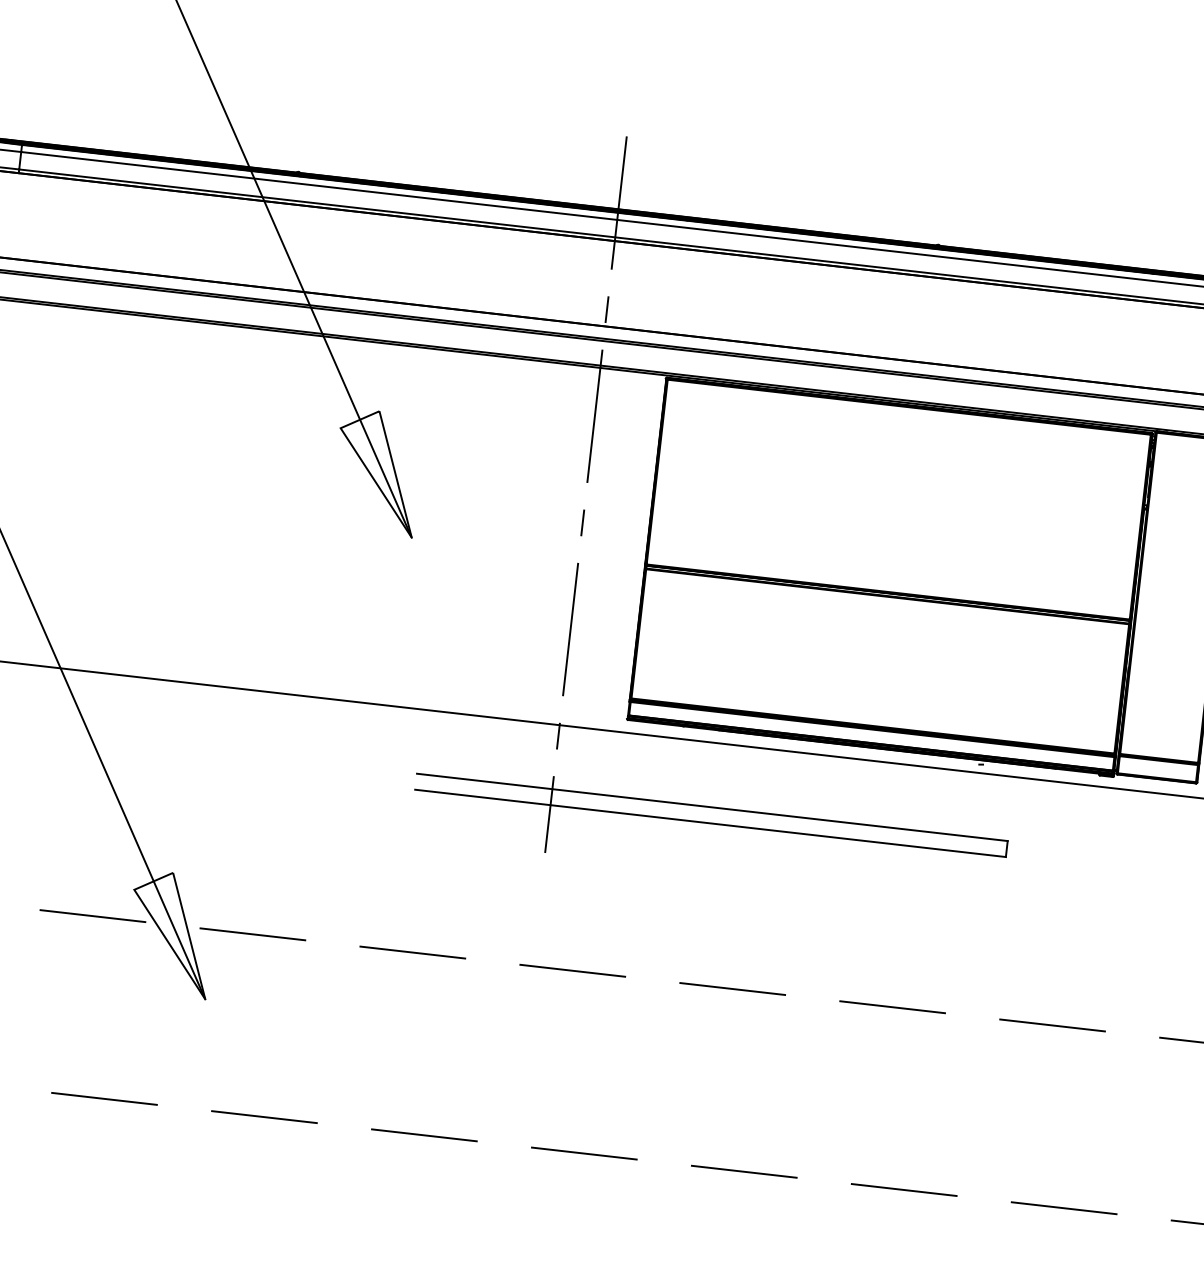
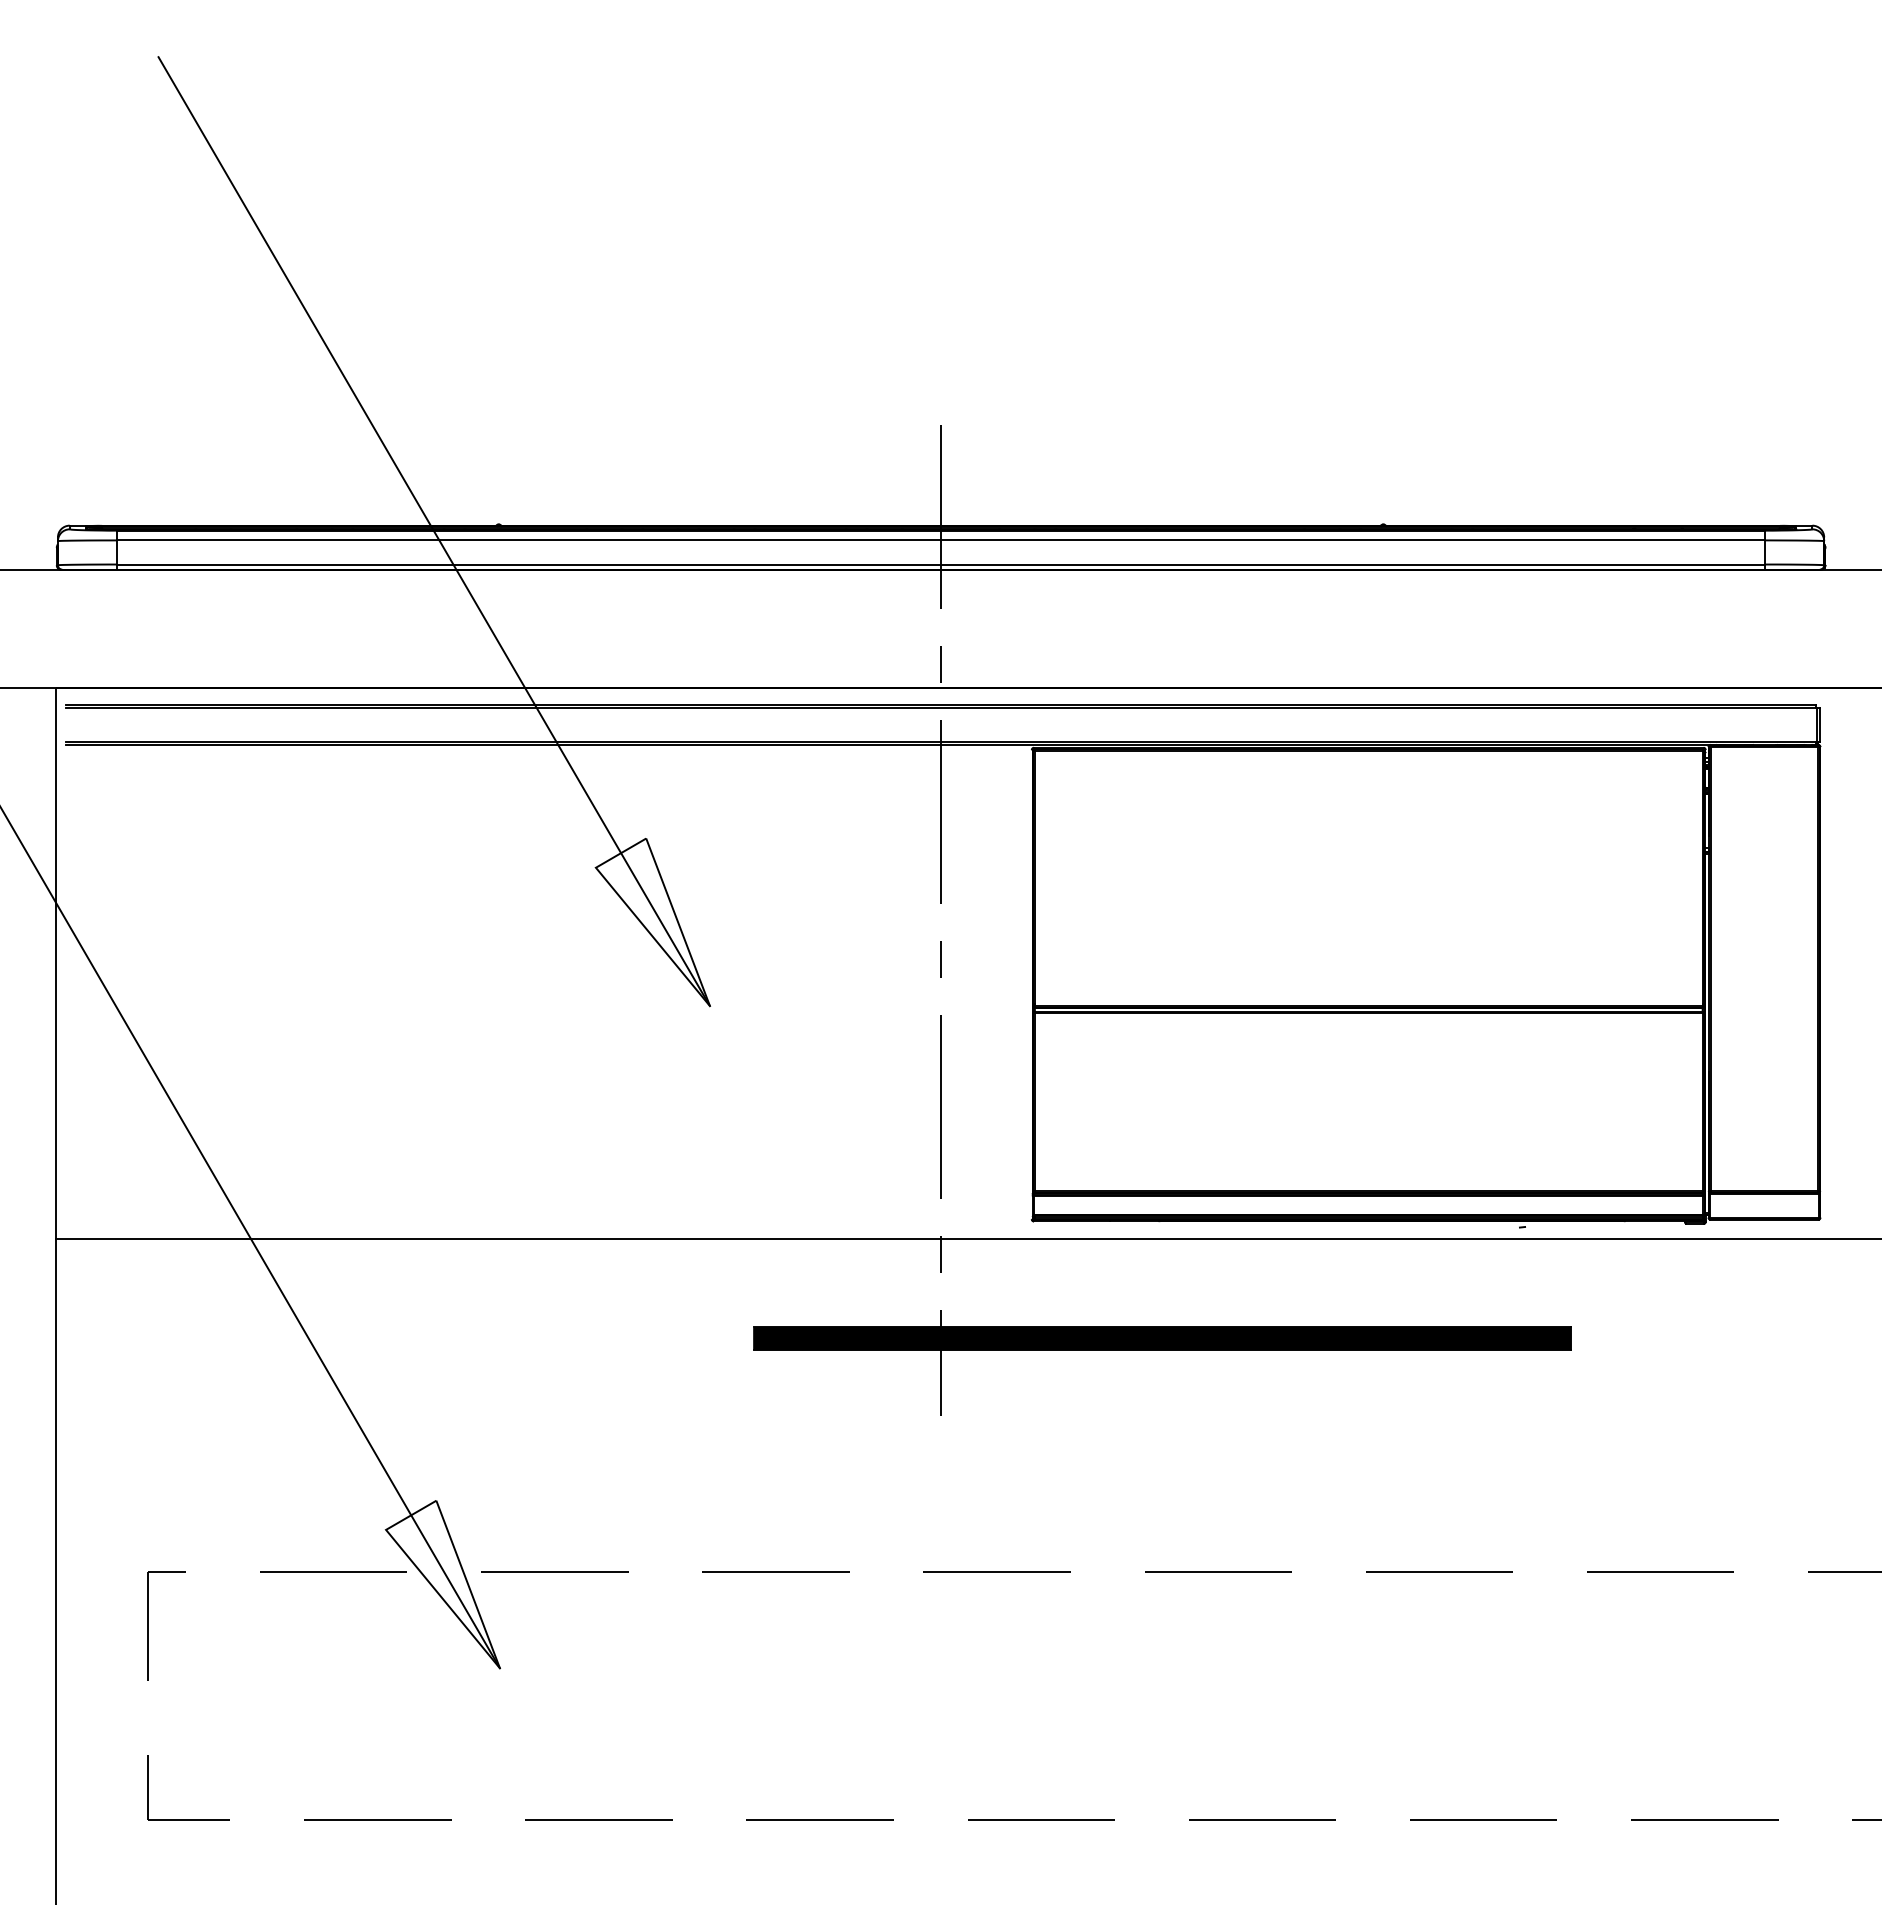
hatch: (710, 815) -> (1161, 1338), added

